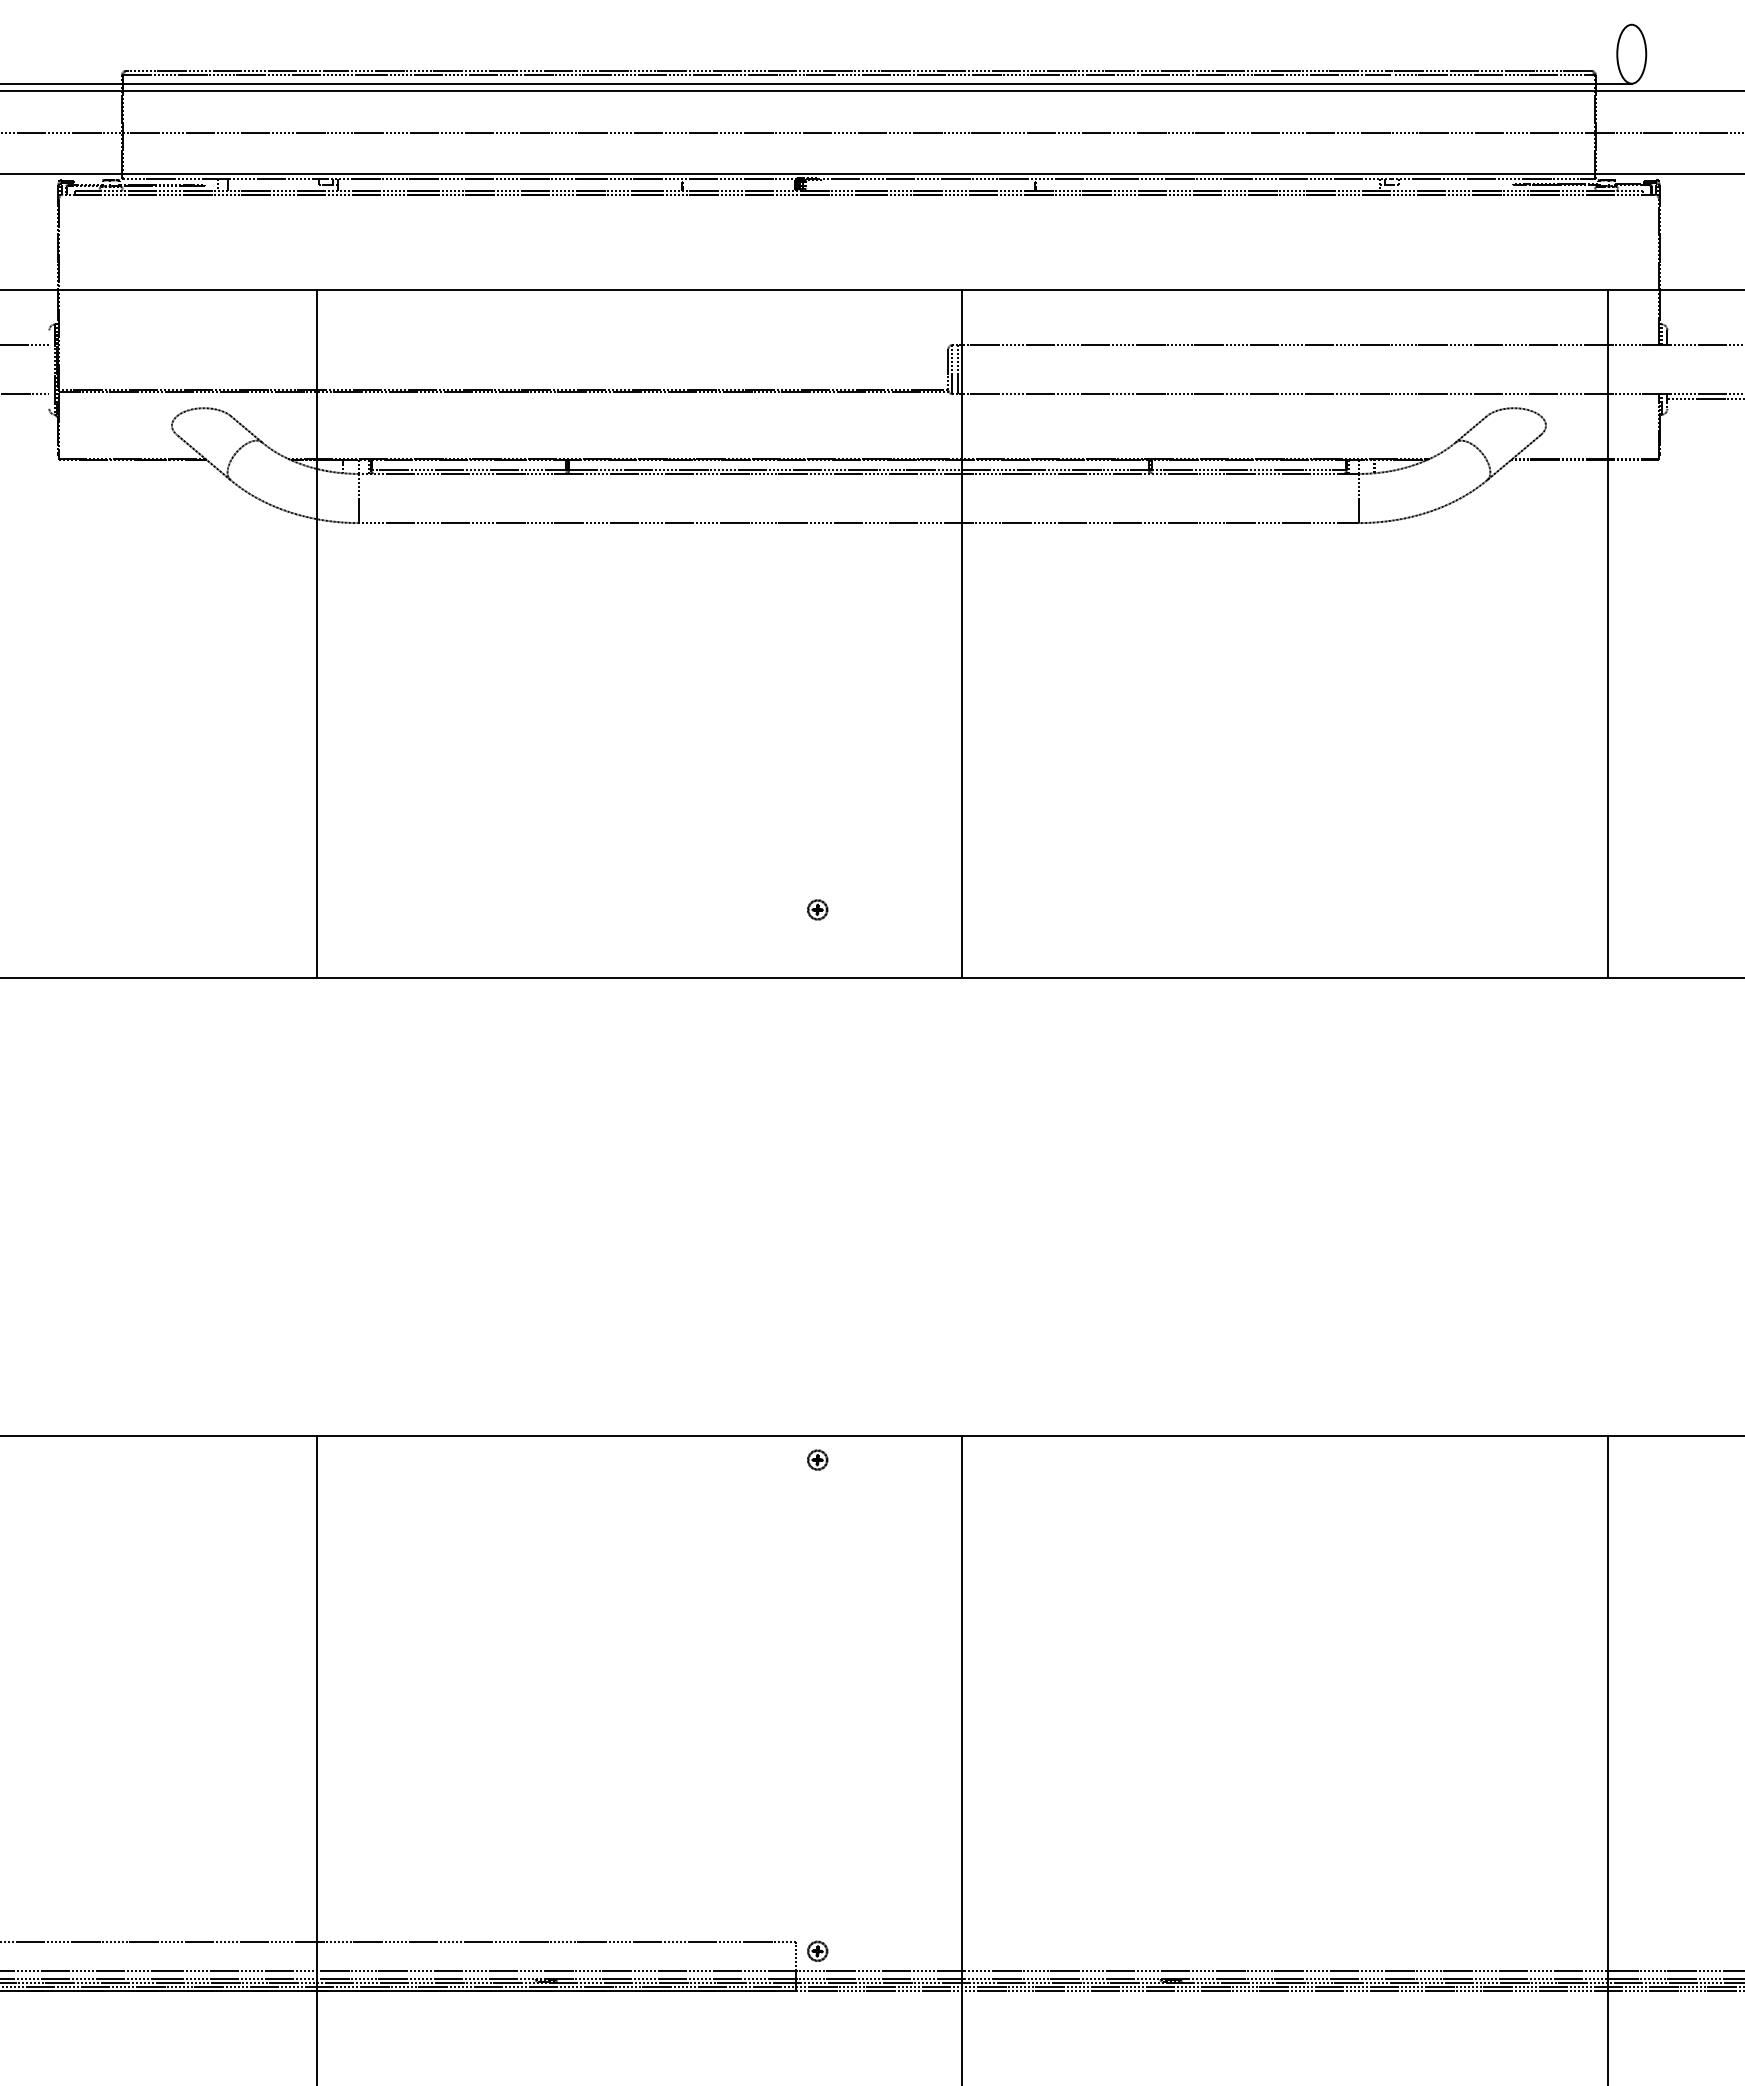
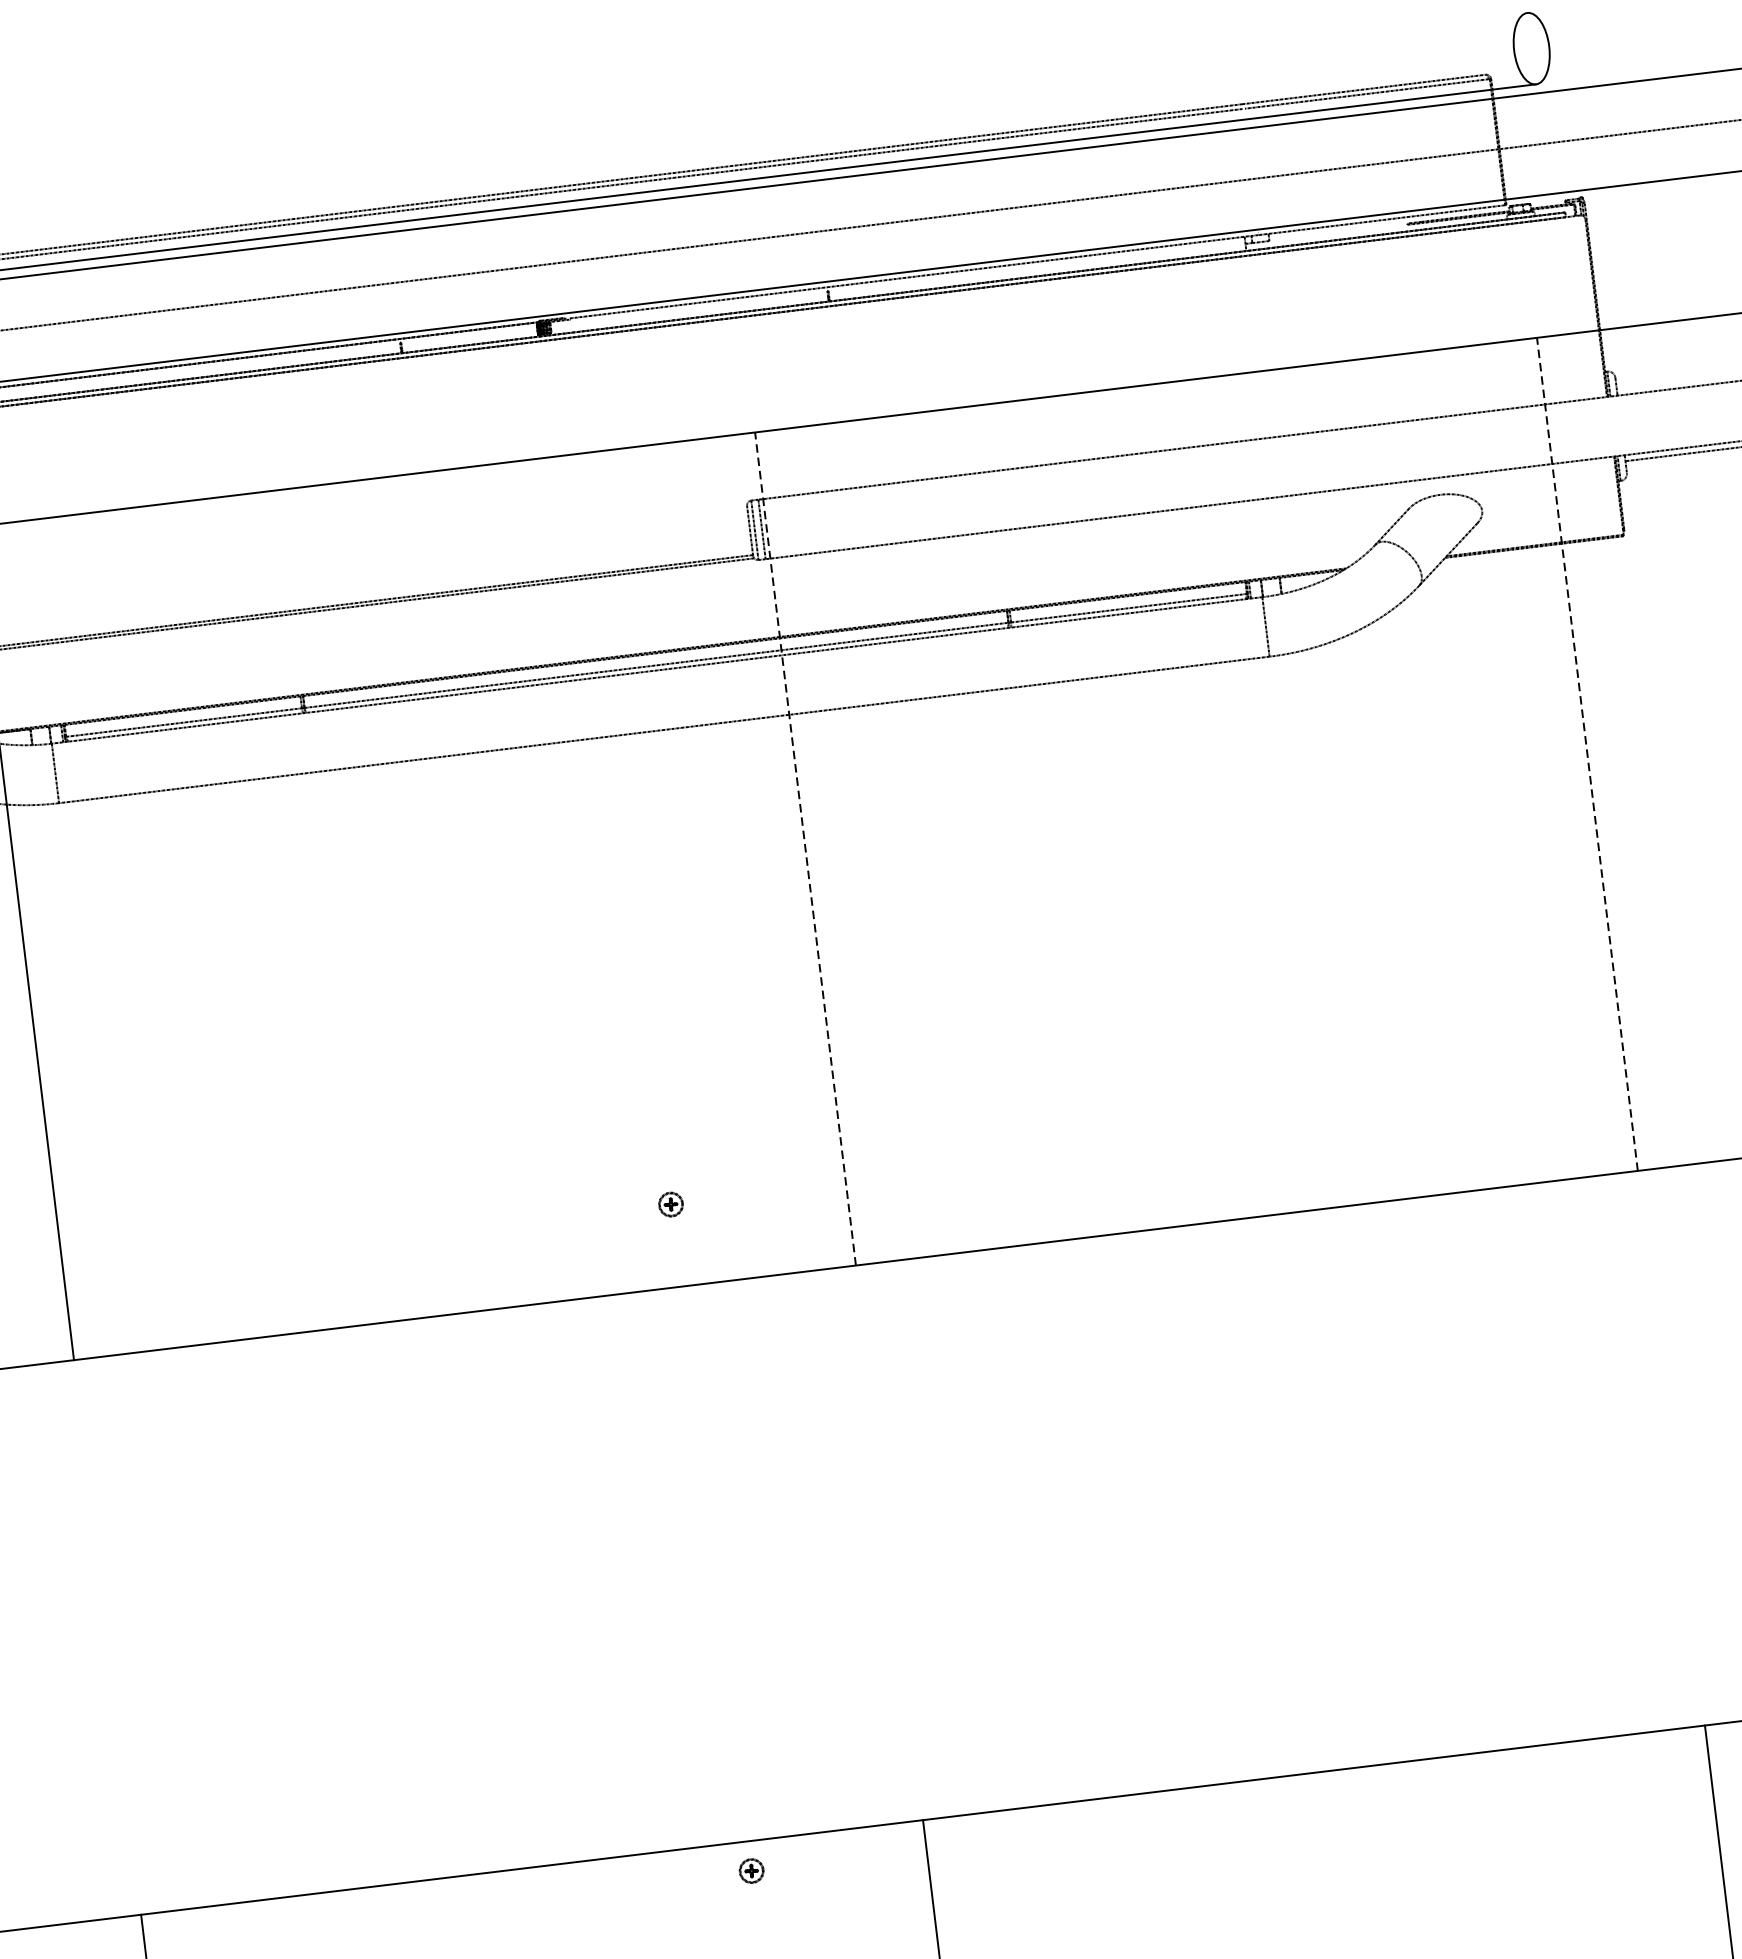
line: (962, 633) -> (805, 848), solid -> dashed
line: (1607, 633) -> (1587, 753), solid -> dashed

